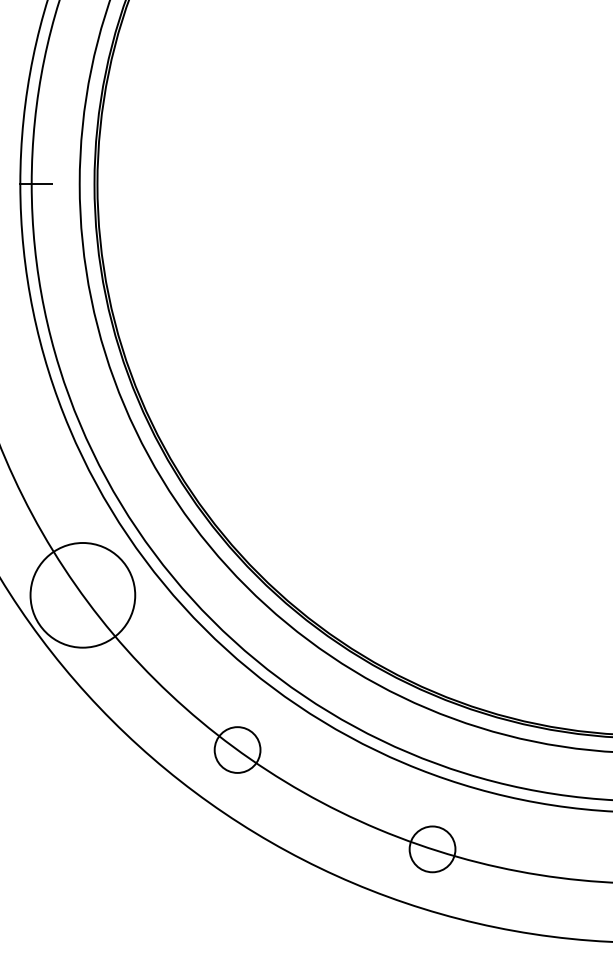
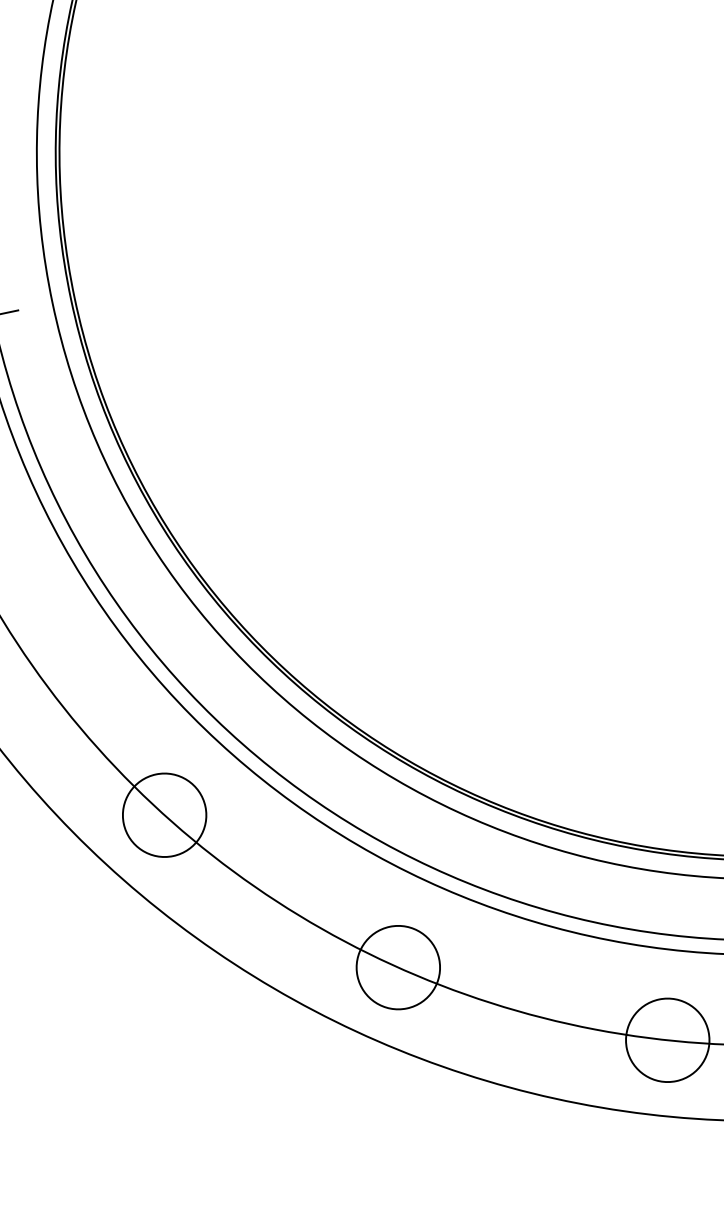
circle: (82, 595) -> (164, 815), size x0.62
circle: (237, 749) -> (398, 966), size x1.43
circle: (432, 849) -> (667, 1040), size x1.43

